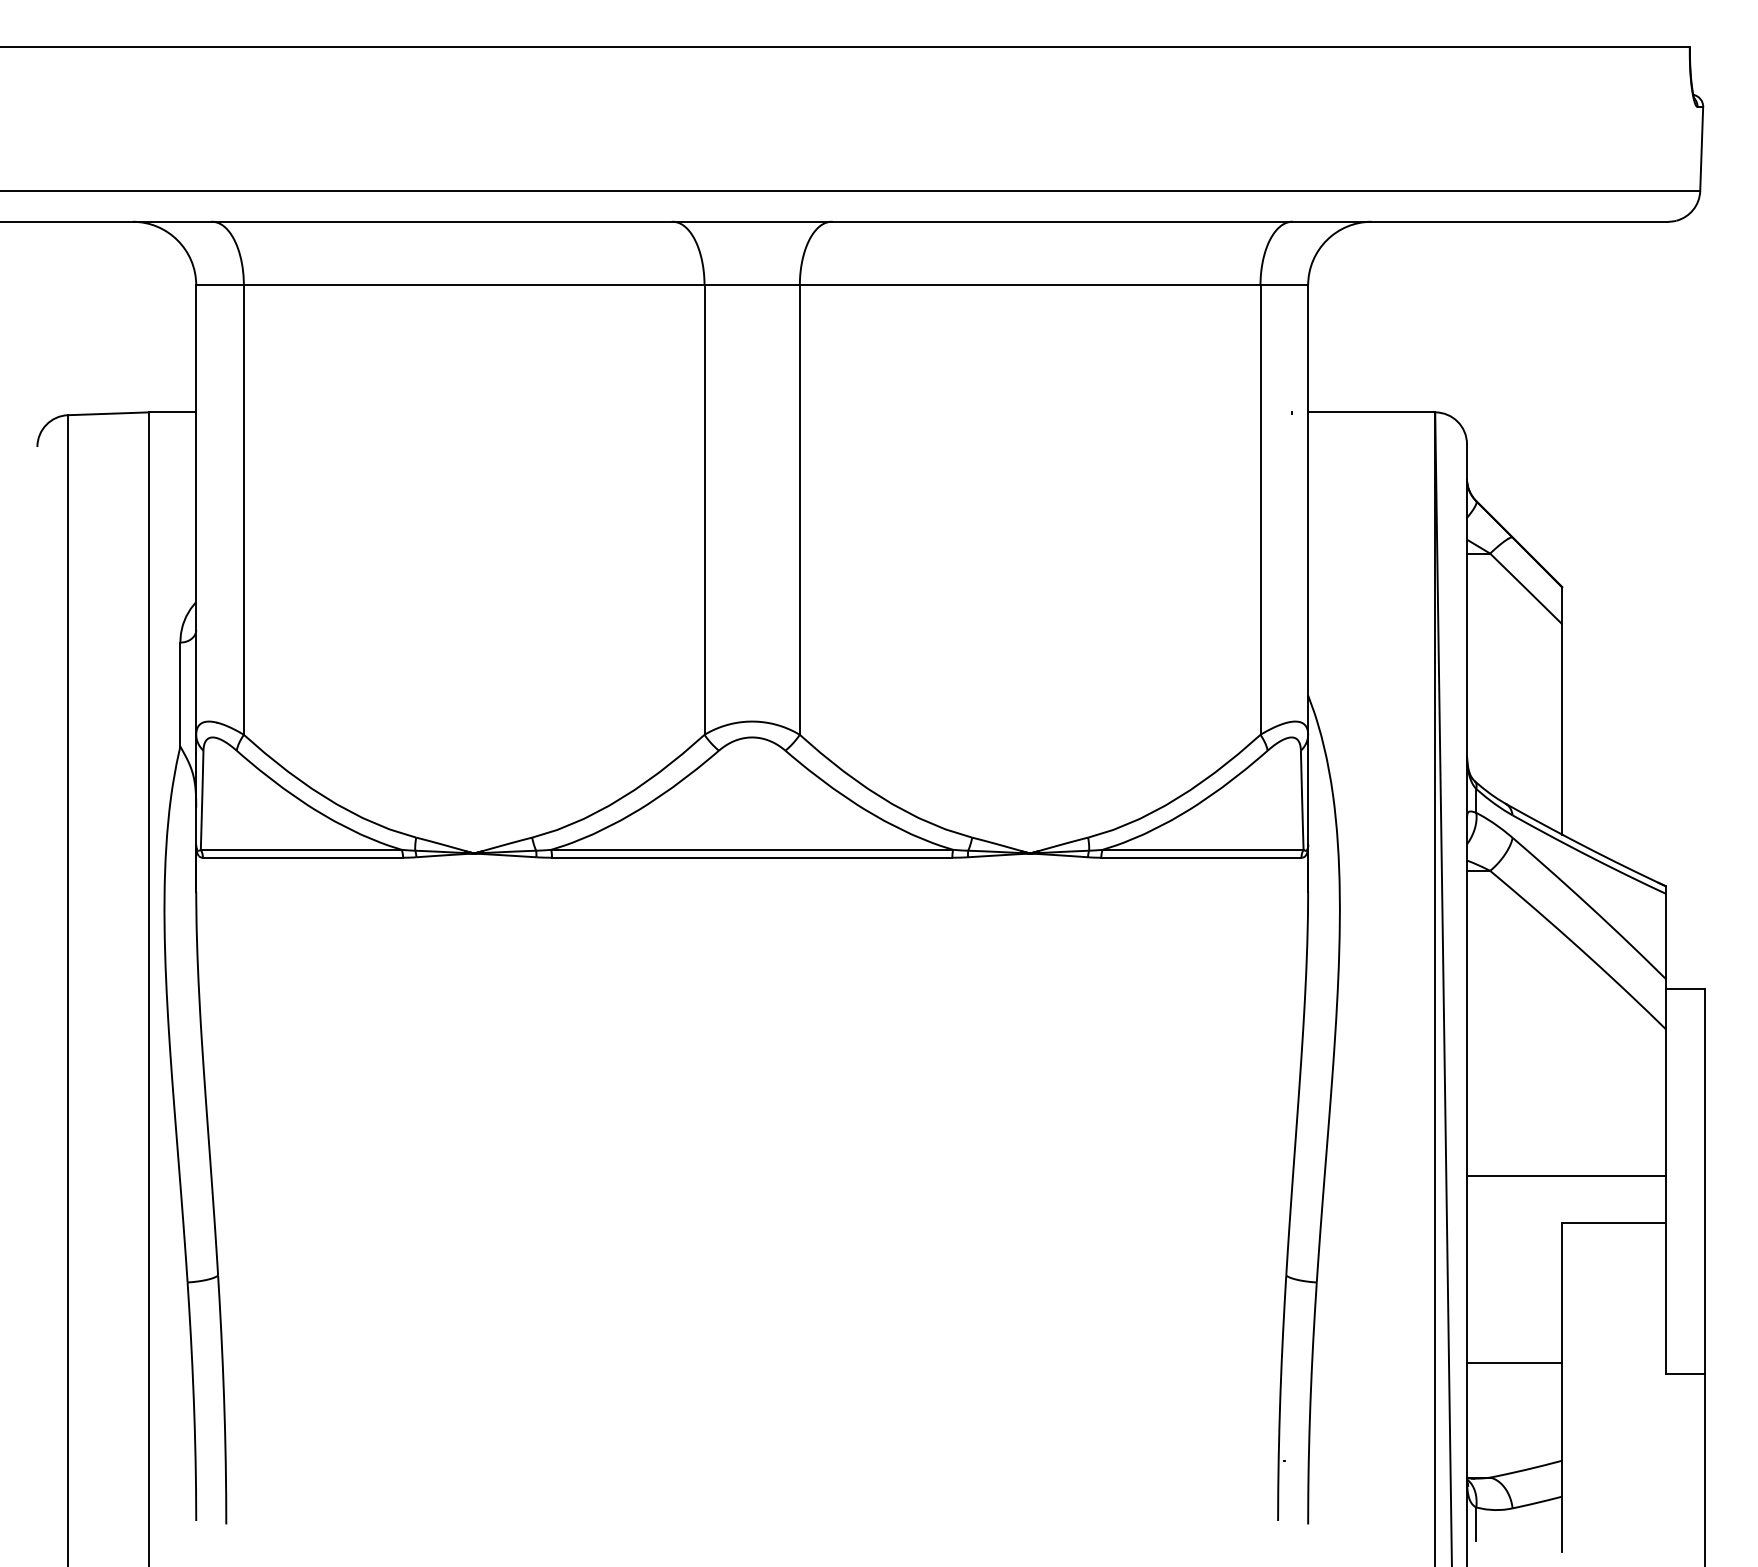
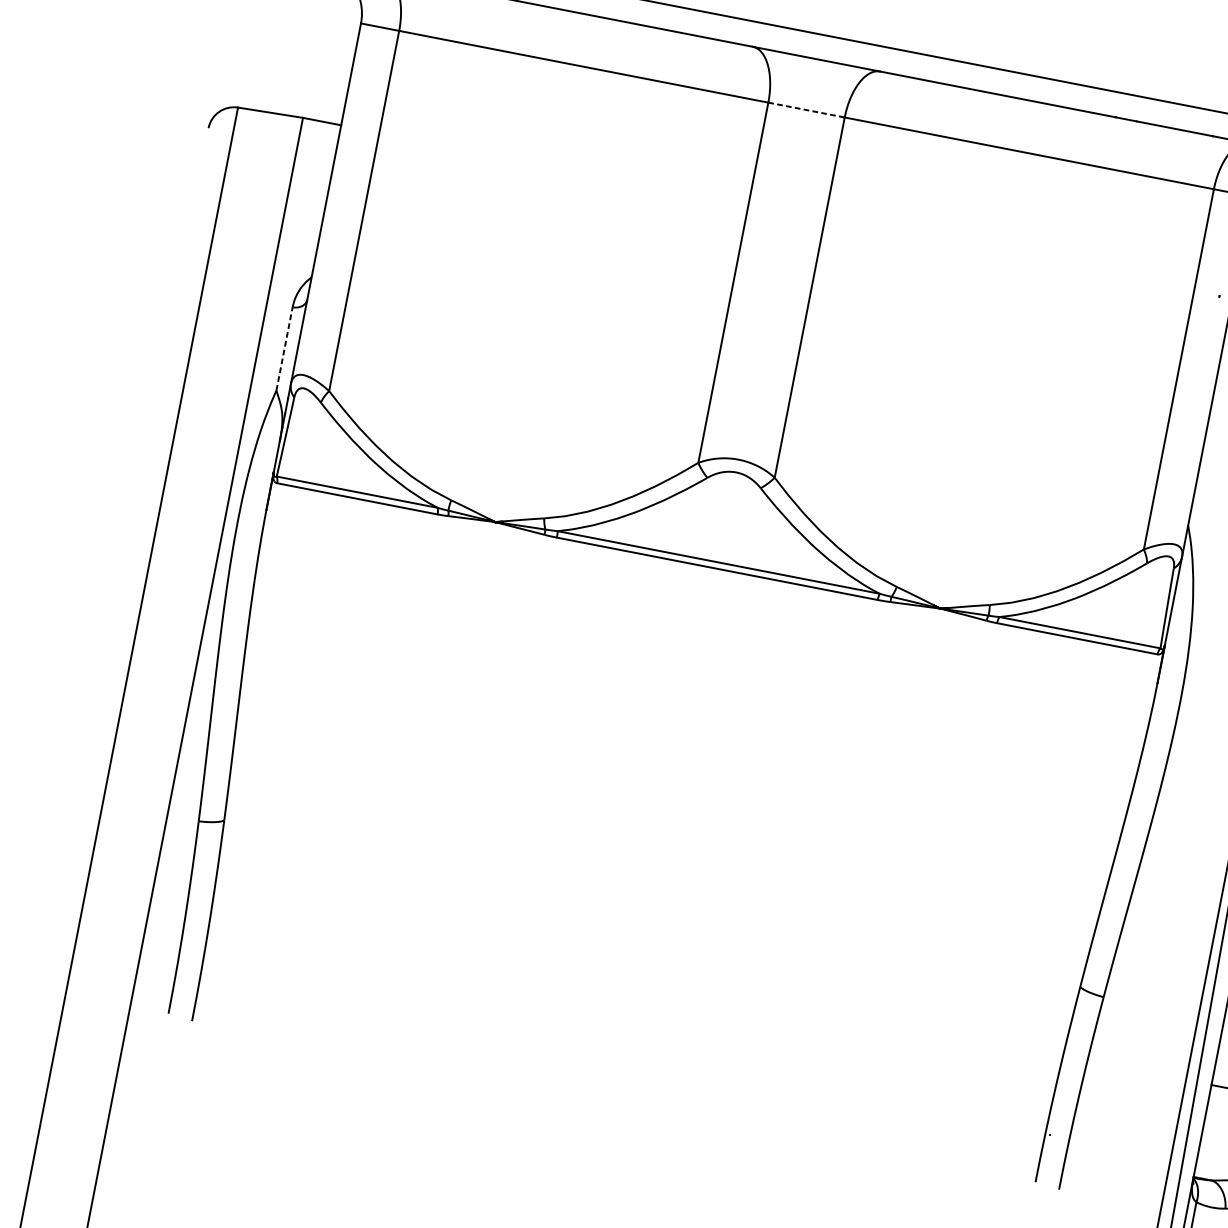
line: (752, 285) -> (806, 110), solid -> dashed
line: (180, 694) -> (284, 348), solid -> dashed

